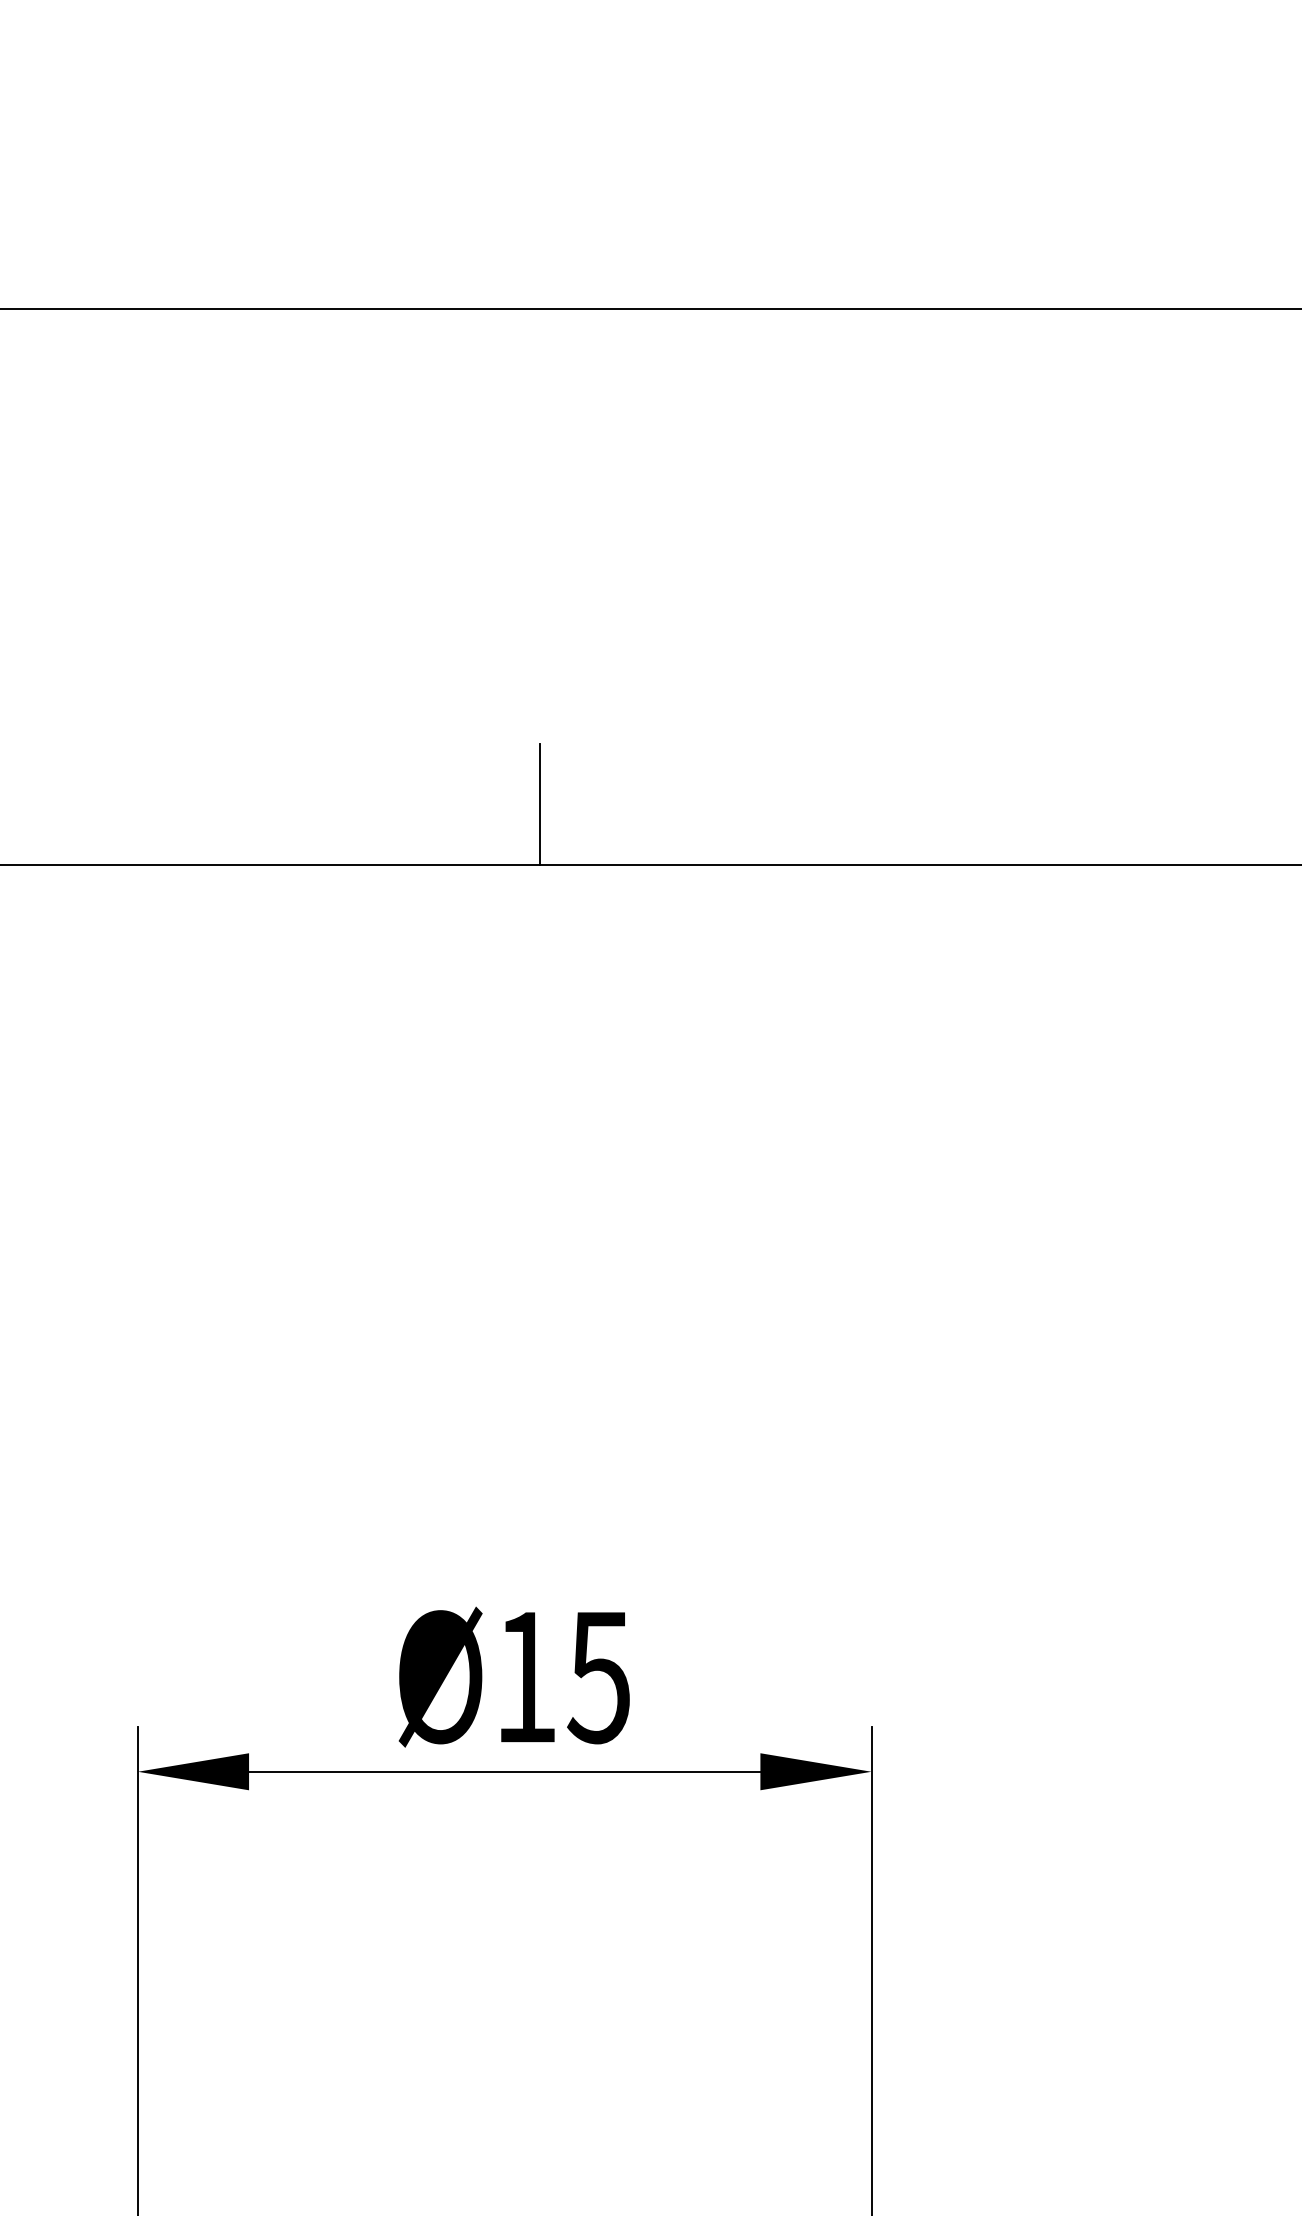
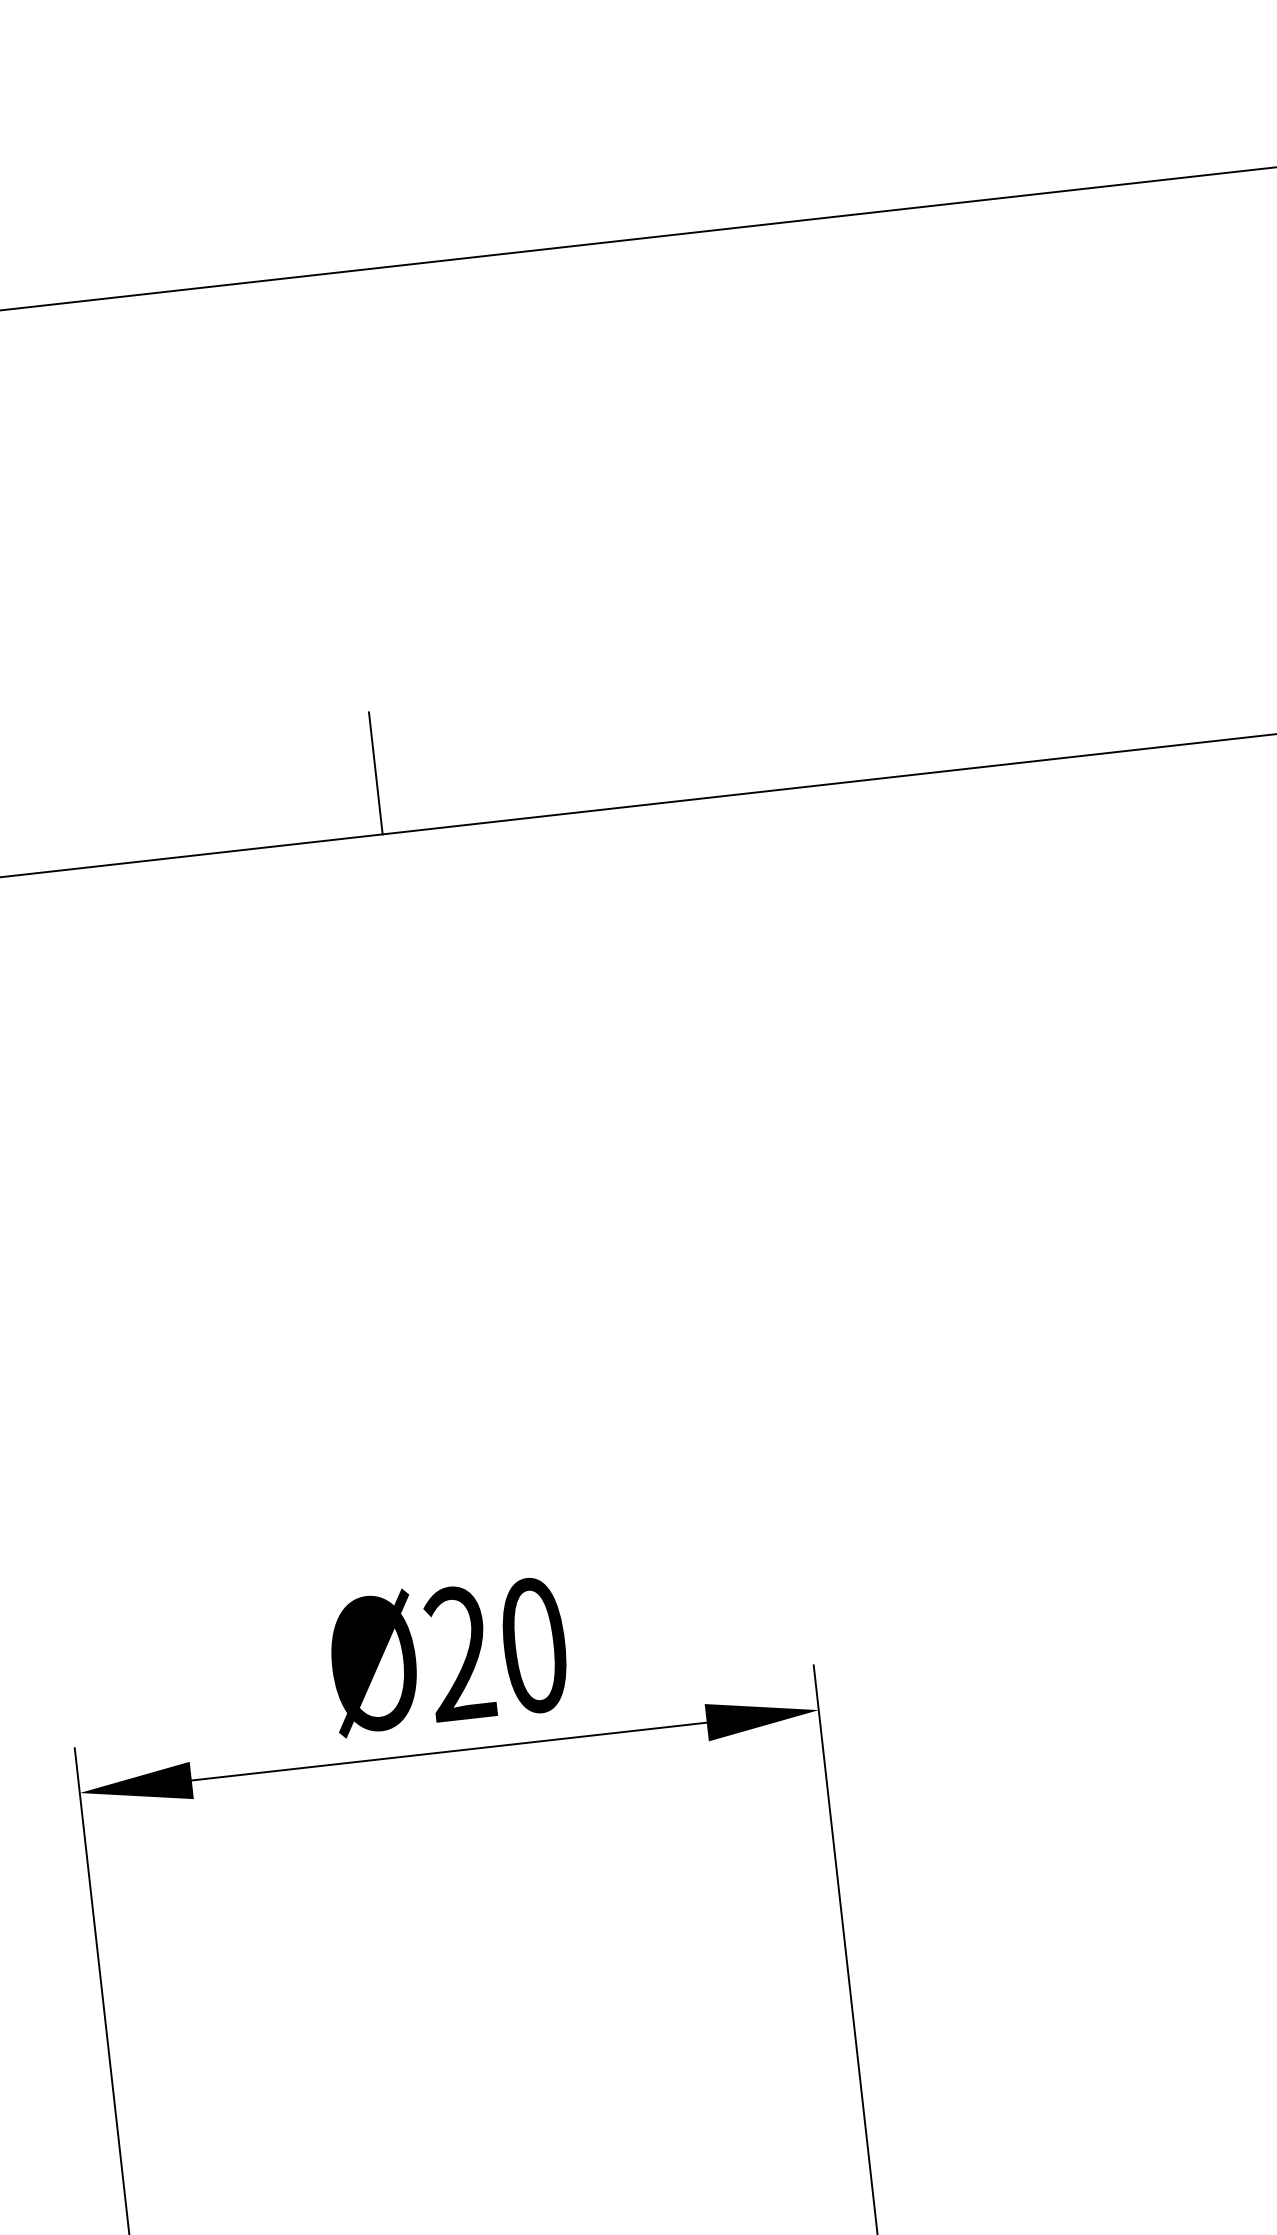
text: (562, 1677) -> (496, 1650), Ø15 -> Ø20

